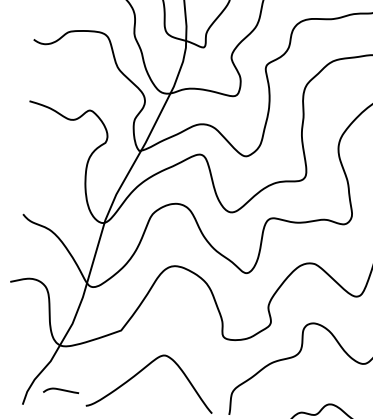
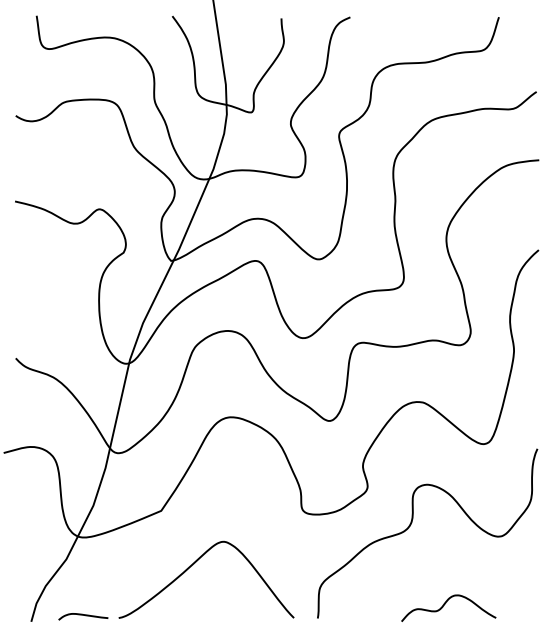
curve: (61, 390) -> (83, 615), moved

